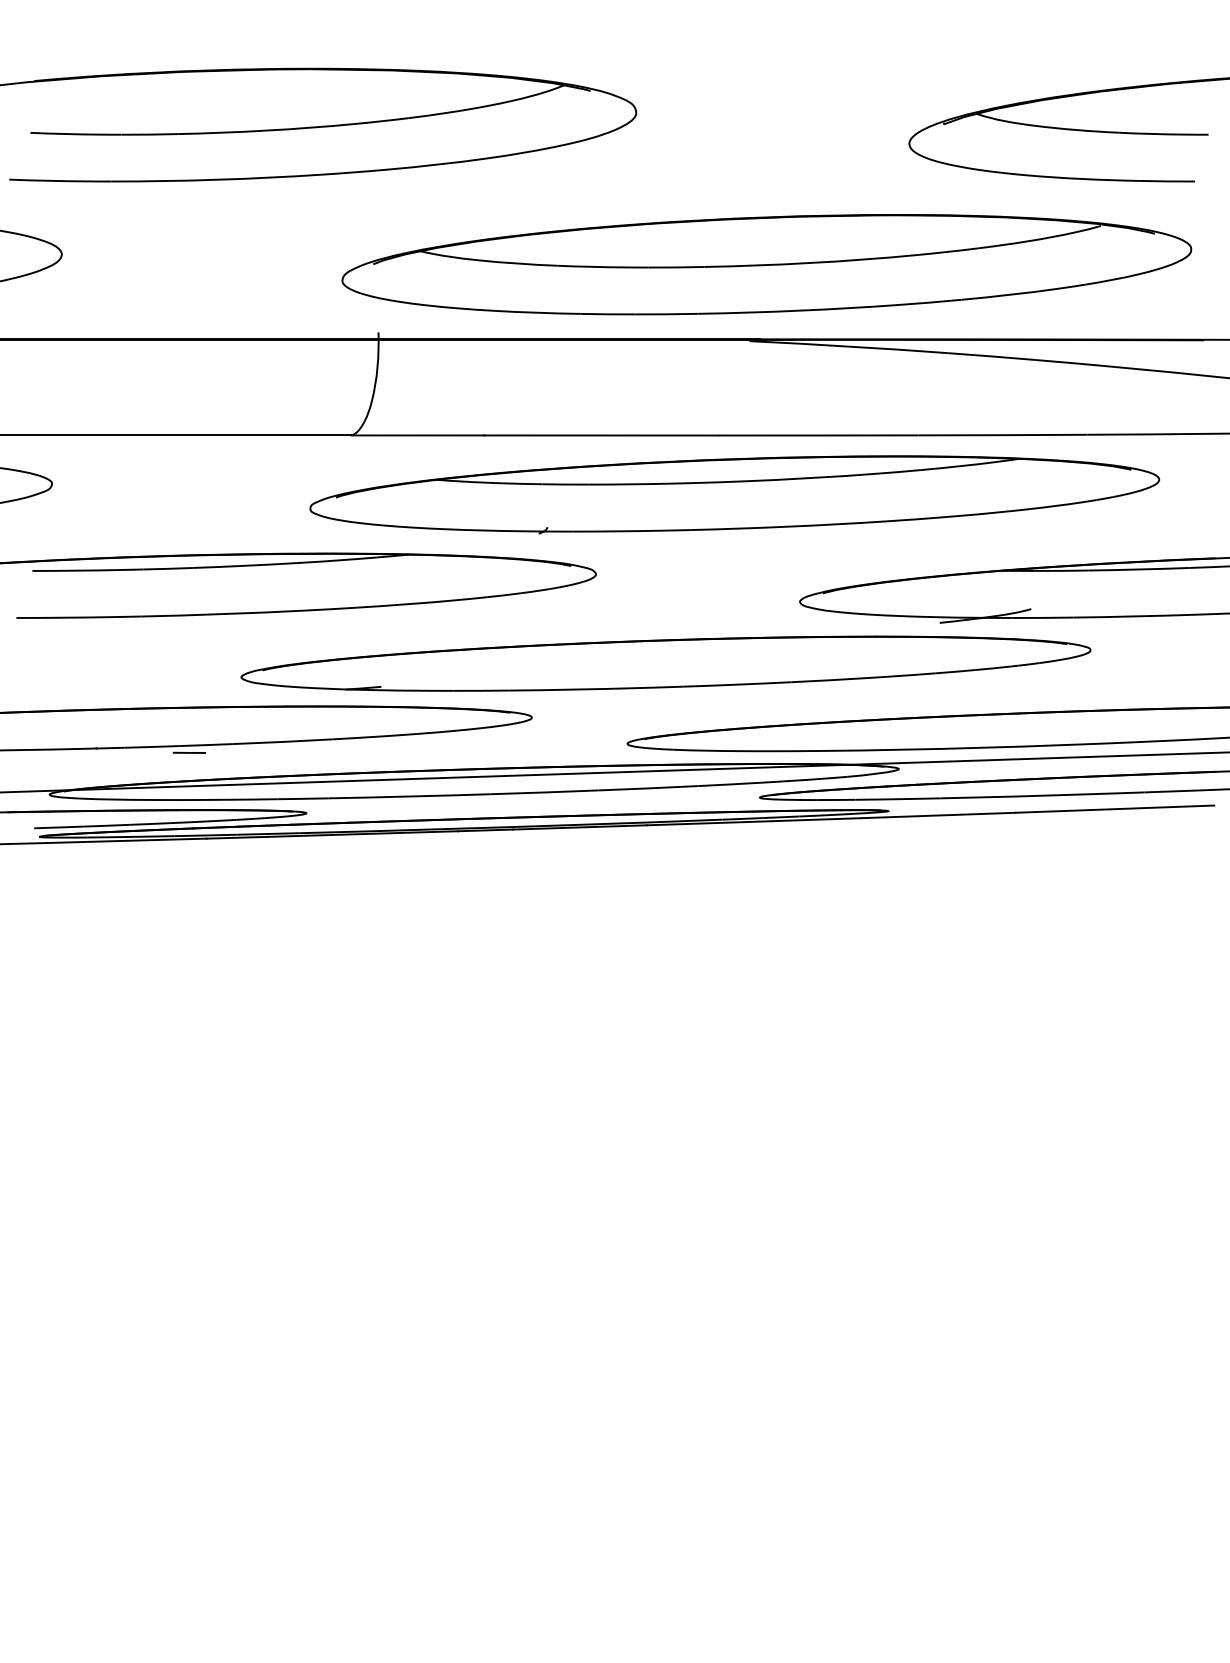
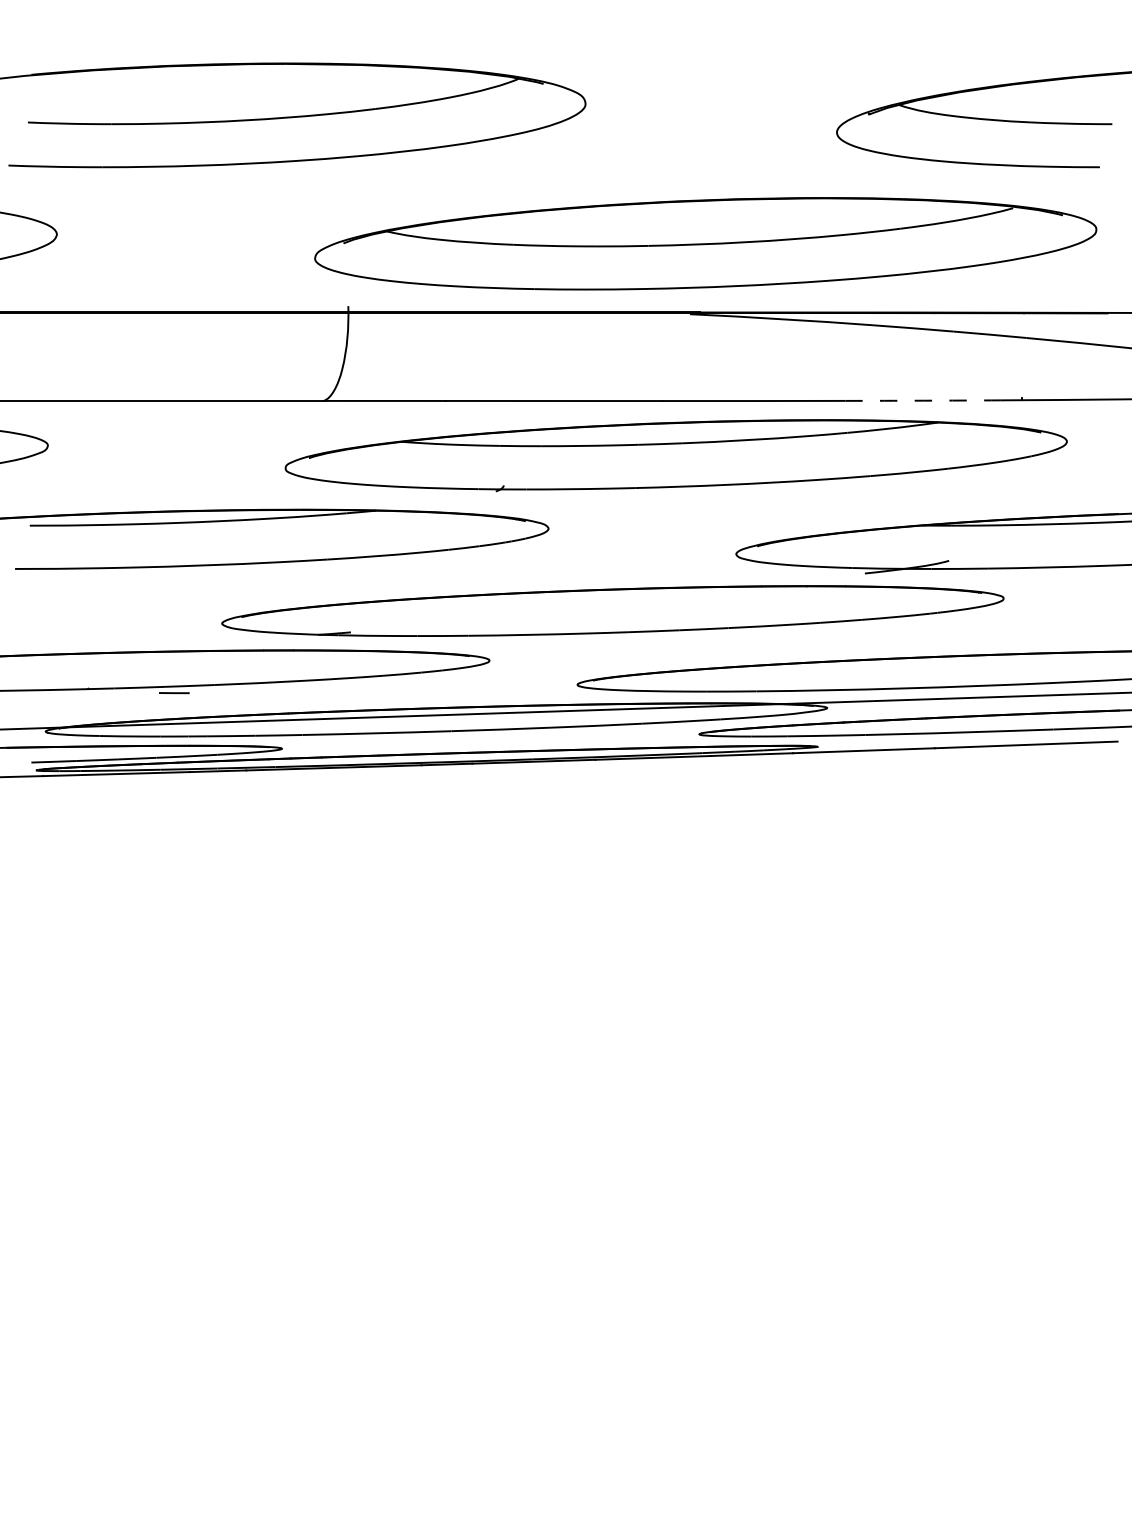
arc: (1002, 435) -> (922, 401), solid -> dashed

